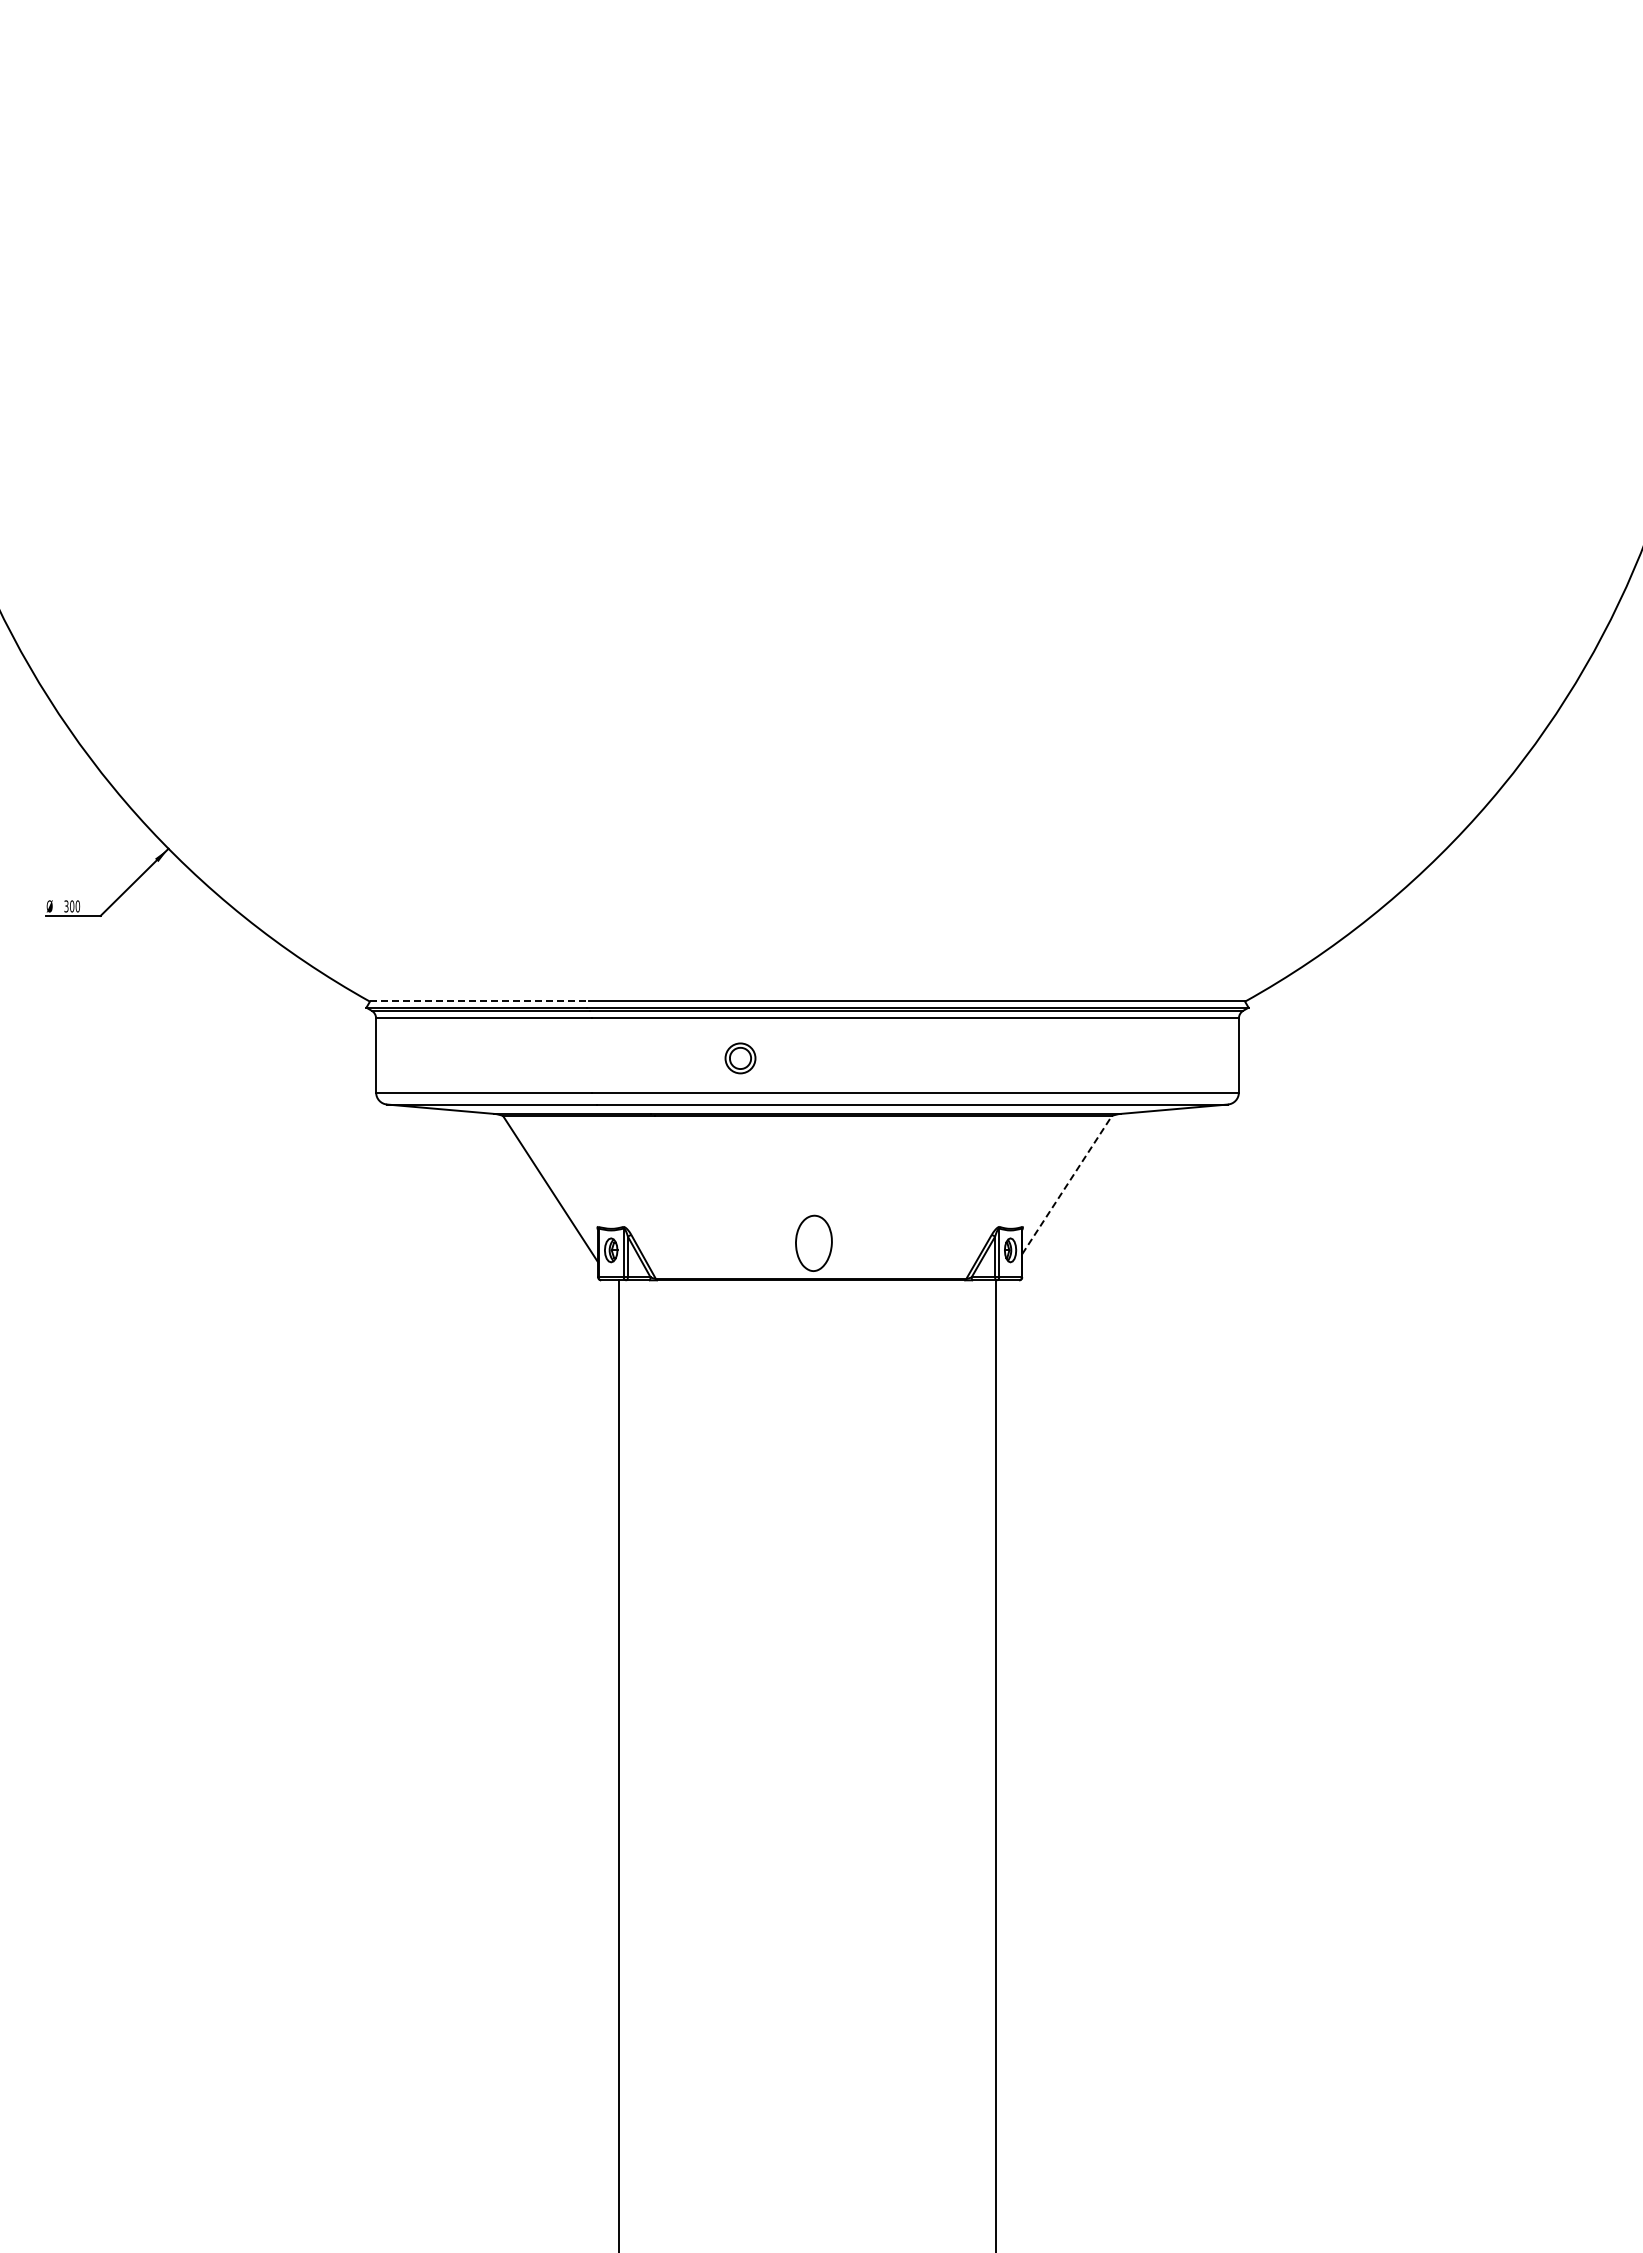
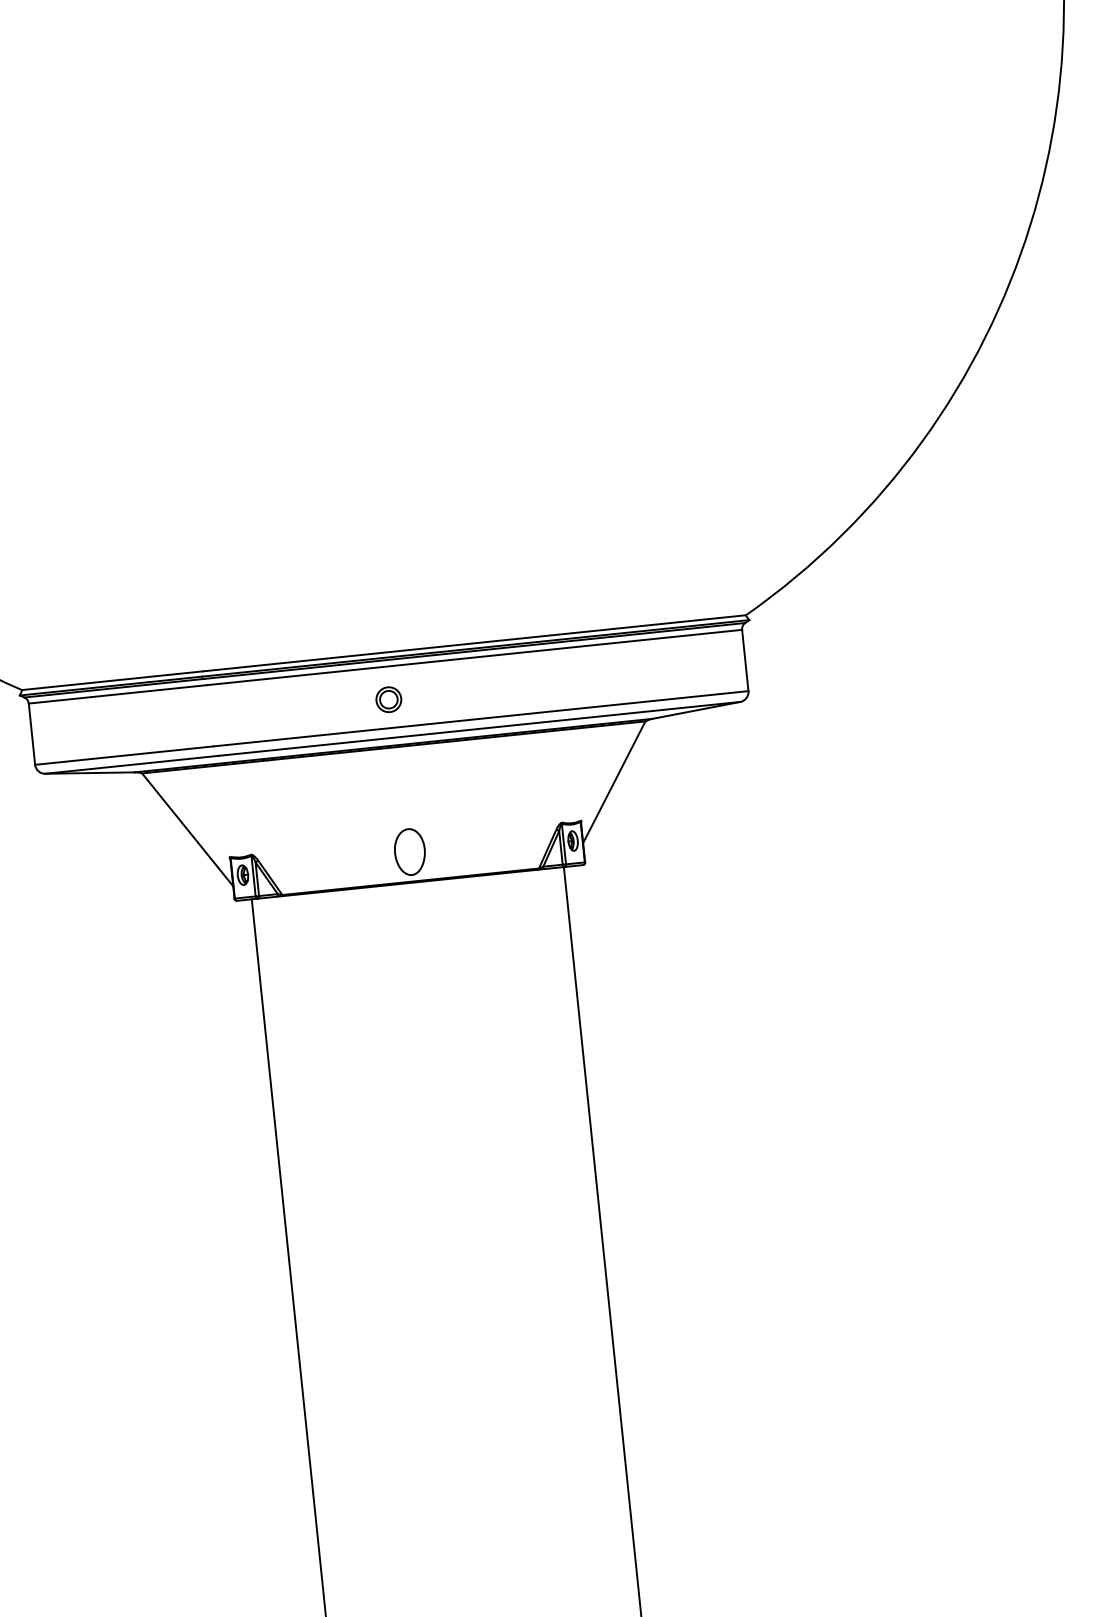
line: (479, 1001) -> (112, 680), dashed -> solid
part: (740, 1058) -> (388, 699), moved
line: (1067, 1184) -> (614, 781), dashed -> solid

